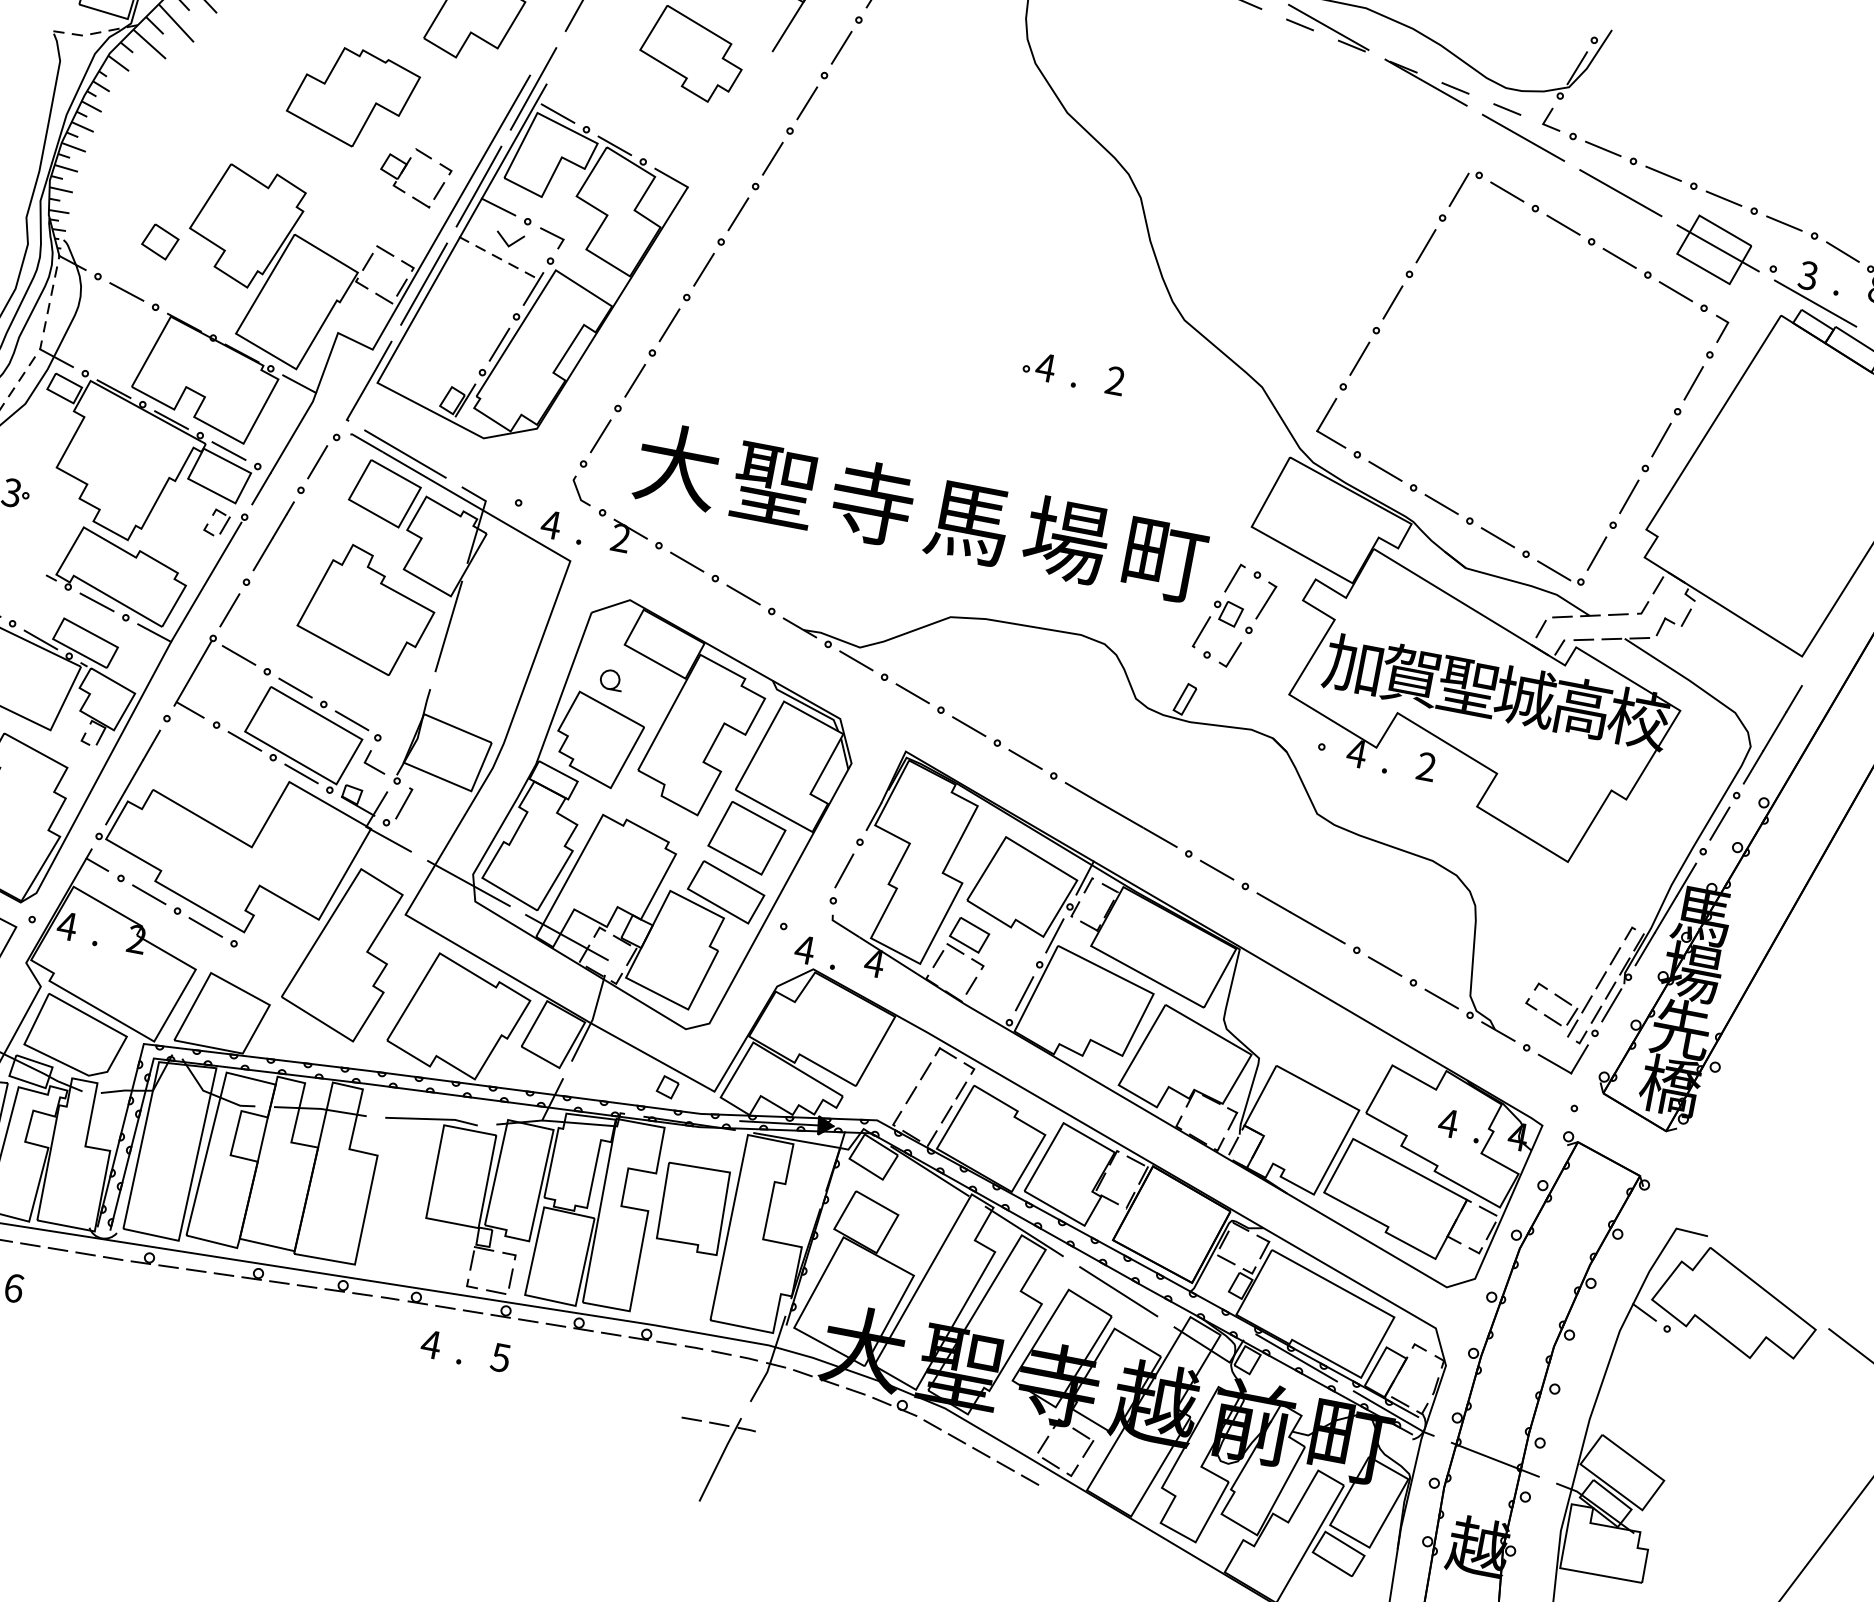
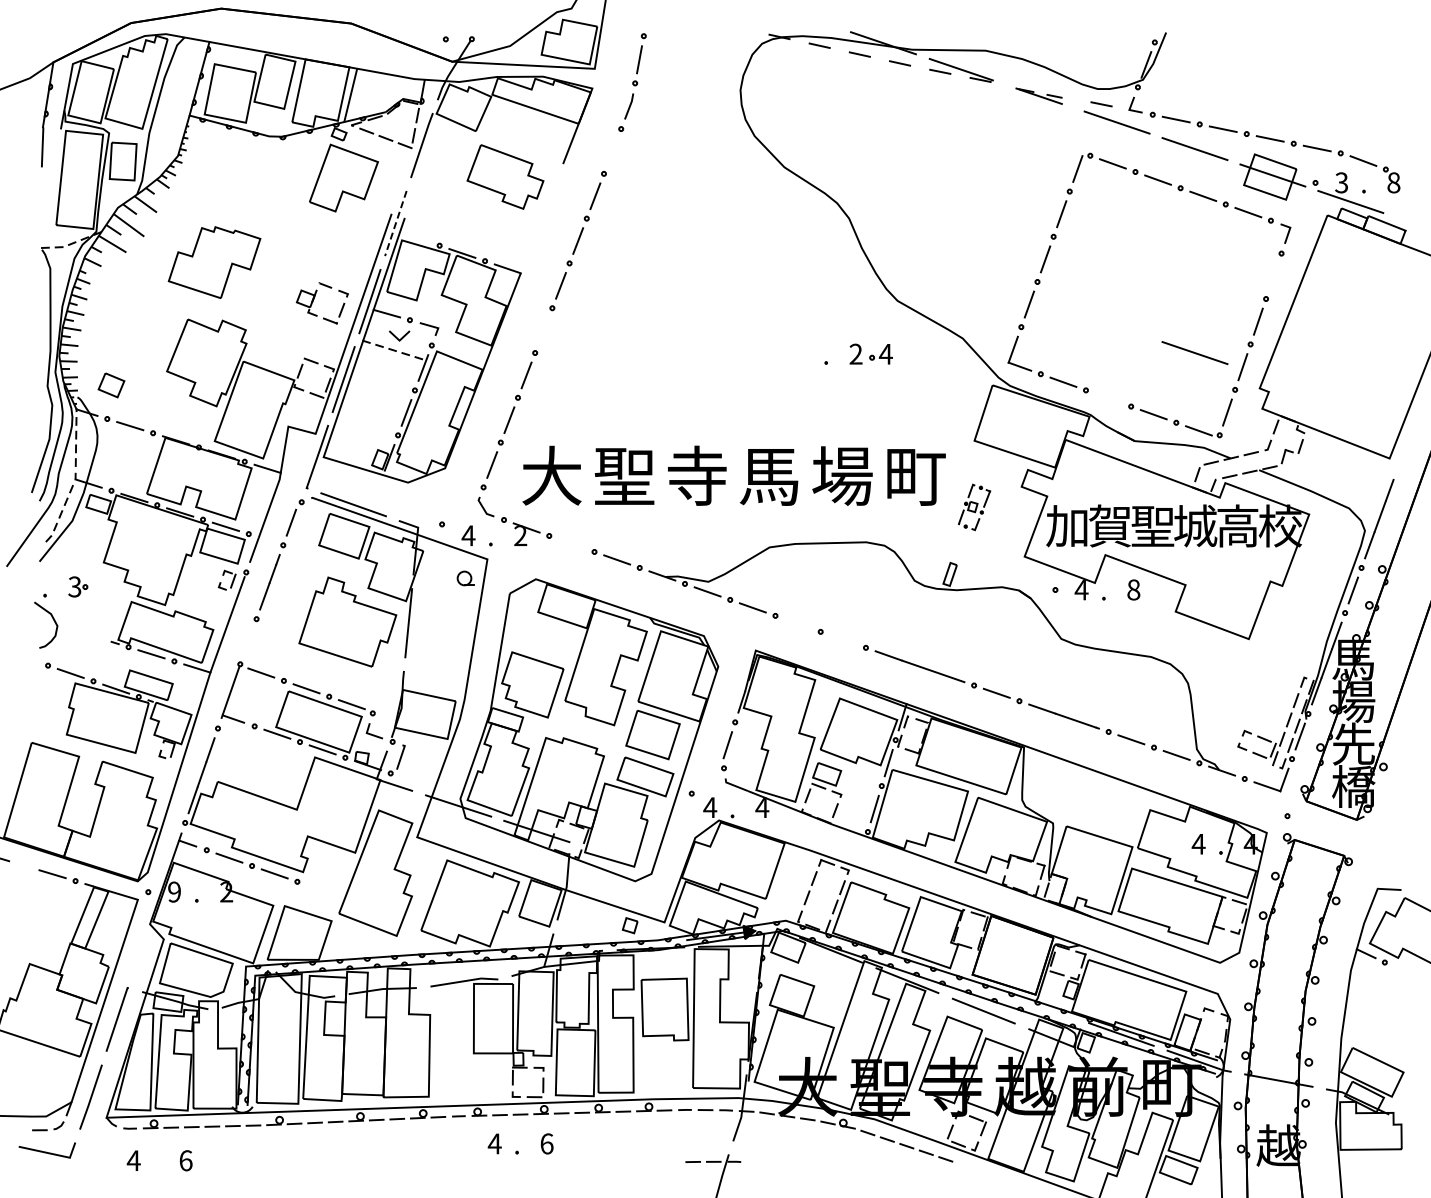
line: (841, 47) -> (612, 151), removed
part: (1425, 82) -> (1038, 96), size x0.7
line: (532, 90) -> (395, 224), solid -> dashed
part: (352, 97) -> (214, 262), moved
line: (557, 112) -> (416, 237), removed
part: (160, 242) -> (111, 385), moved
line: (703, 269) -> (543, 330), removed
part: (1038, 366) -> (880, 354), moved
line: (1693, 383) -> (1273, 276), removed
line: (1568, 464) -> (1194, 352), added
line: (1441, 504) -> (1108, 398), removed
line: (686, 561) -> (571, 543), removed
line: (229, 610) -> (248, 641), removed
part: (1234, 616) -> (974, 507), size x0.6
part: (611, 680) -> (465, 578), moved
line: (969, 726) -> (798, 623), removed
line: (1025, 759) -> (843, 639), removed
text: (1426, 766) -> (1133, 589), 2 -> 8
text: (67, 925) -> (174, 891), 4 -> 9
text: (500, 1357) -> (546, 1143), 5 -> 6

